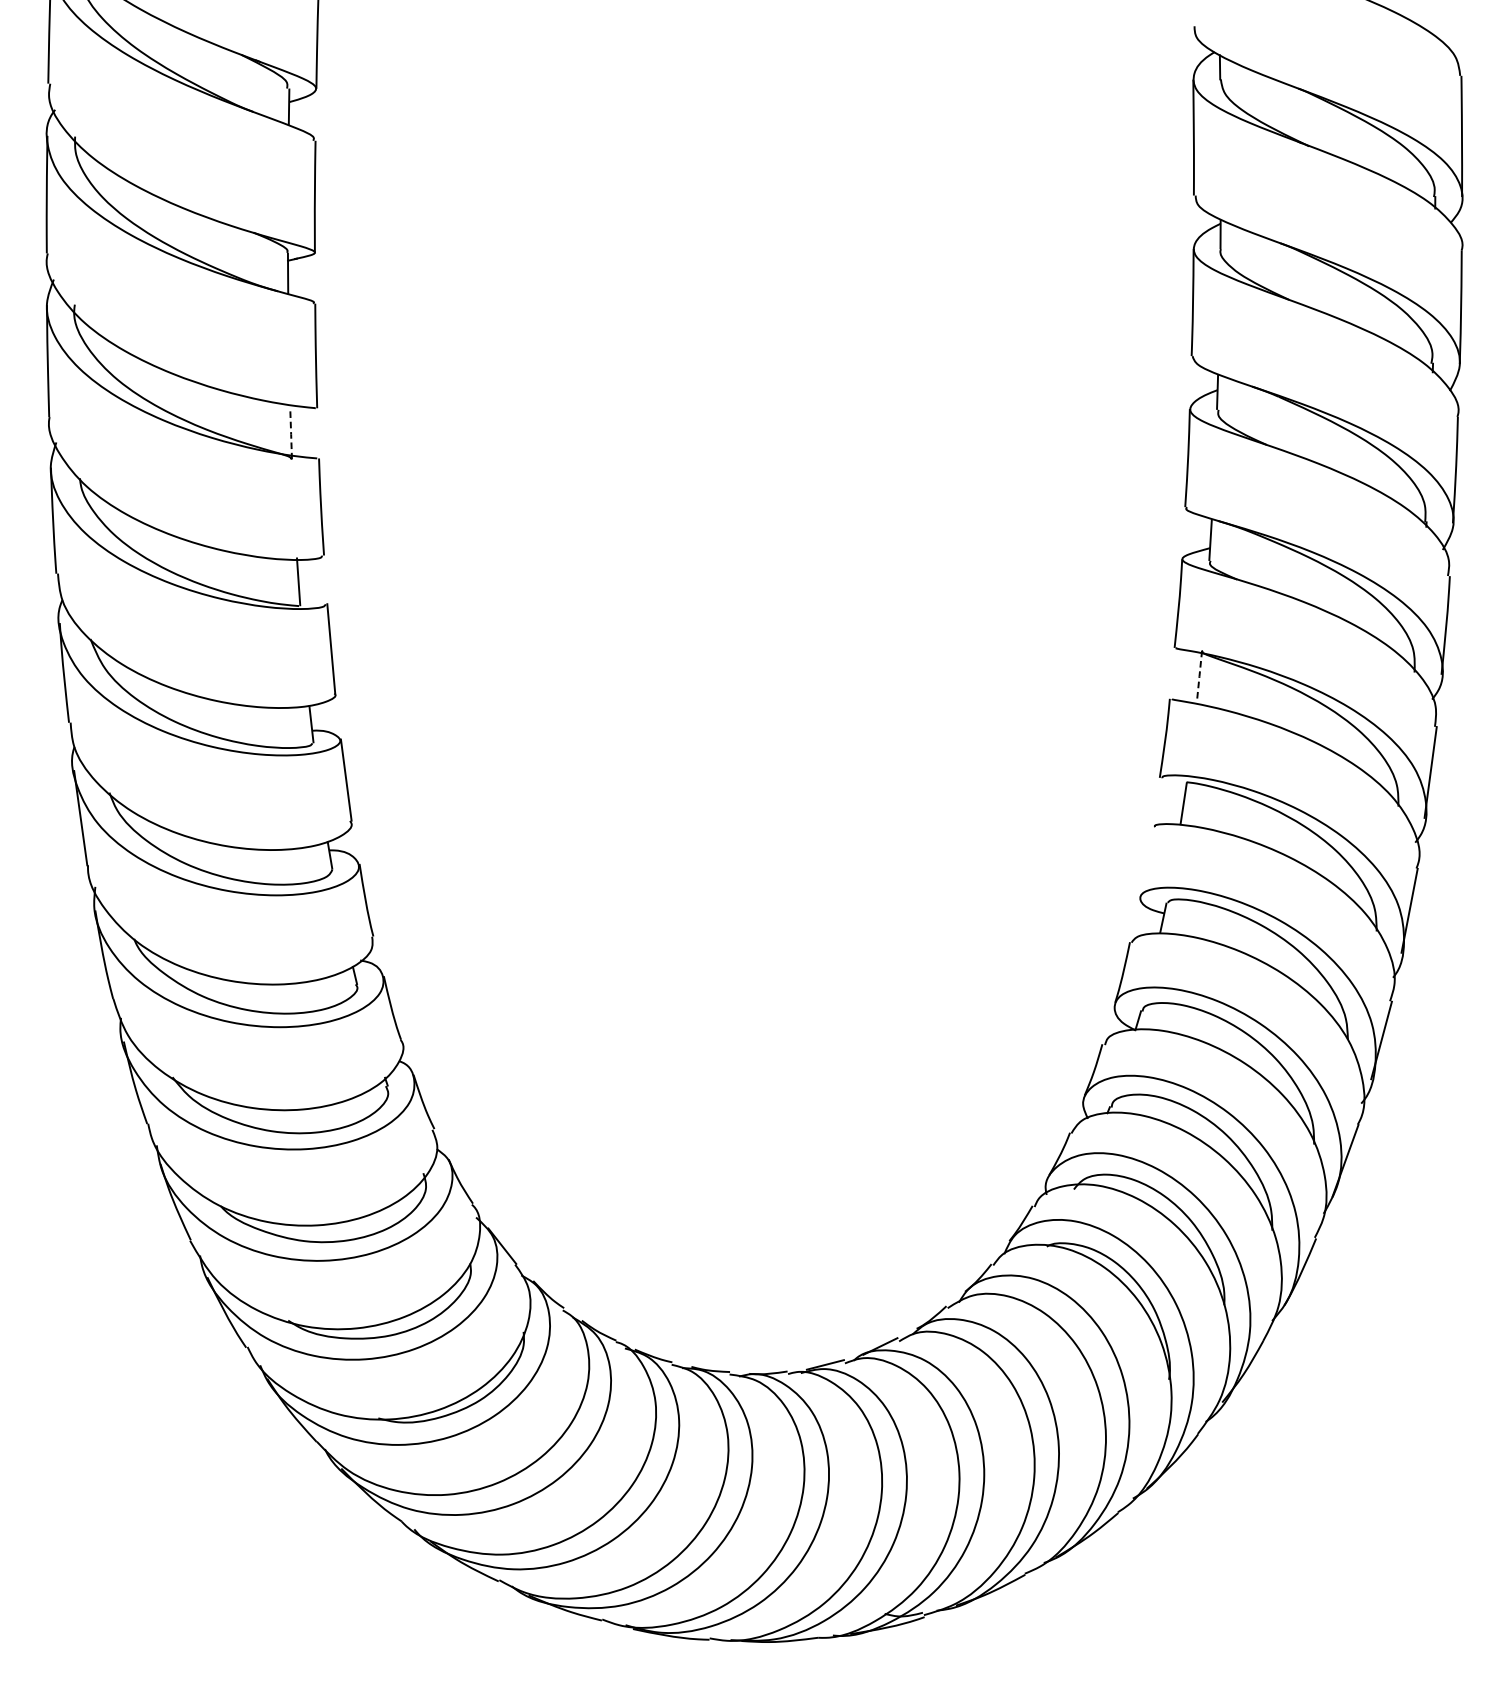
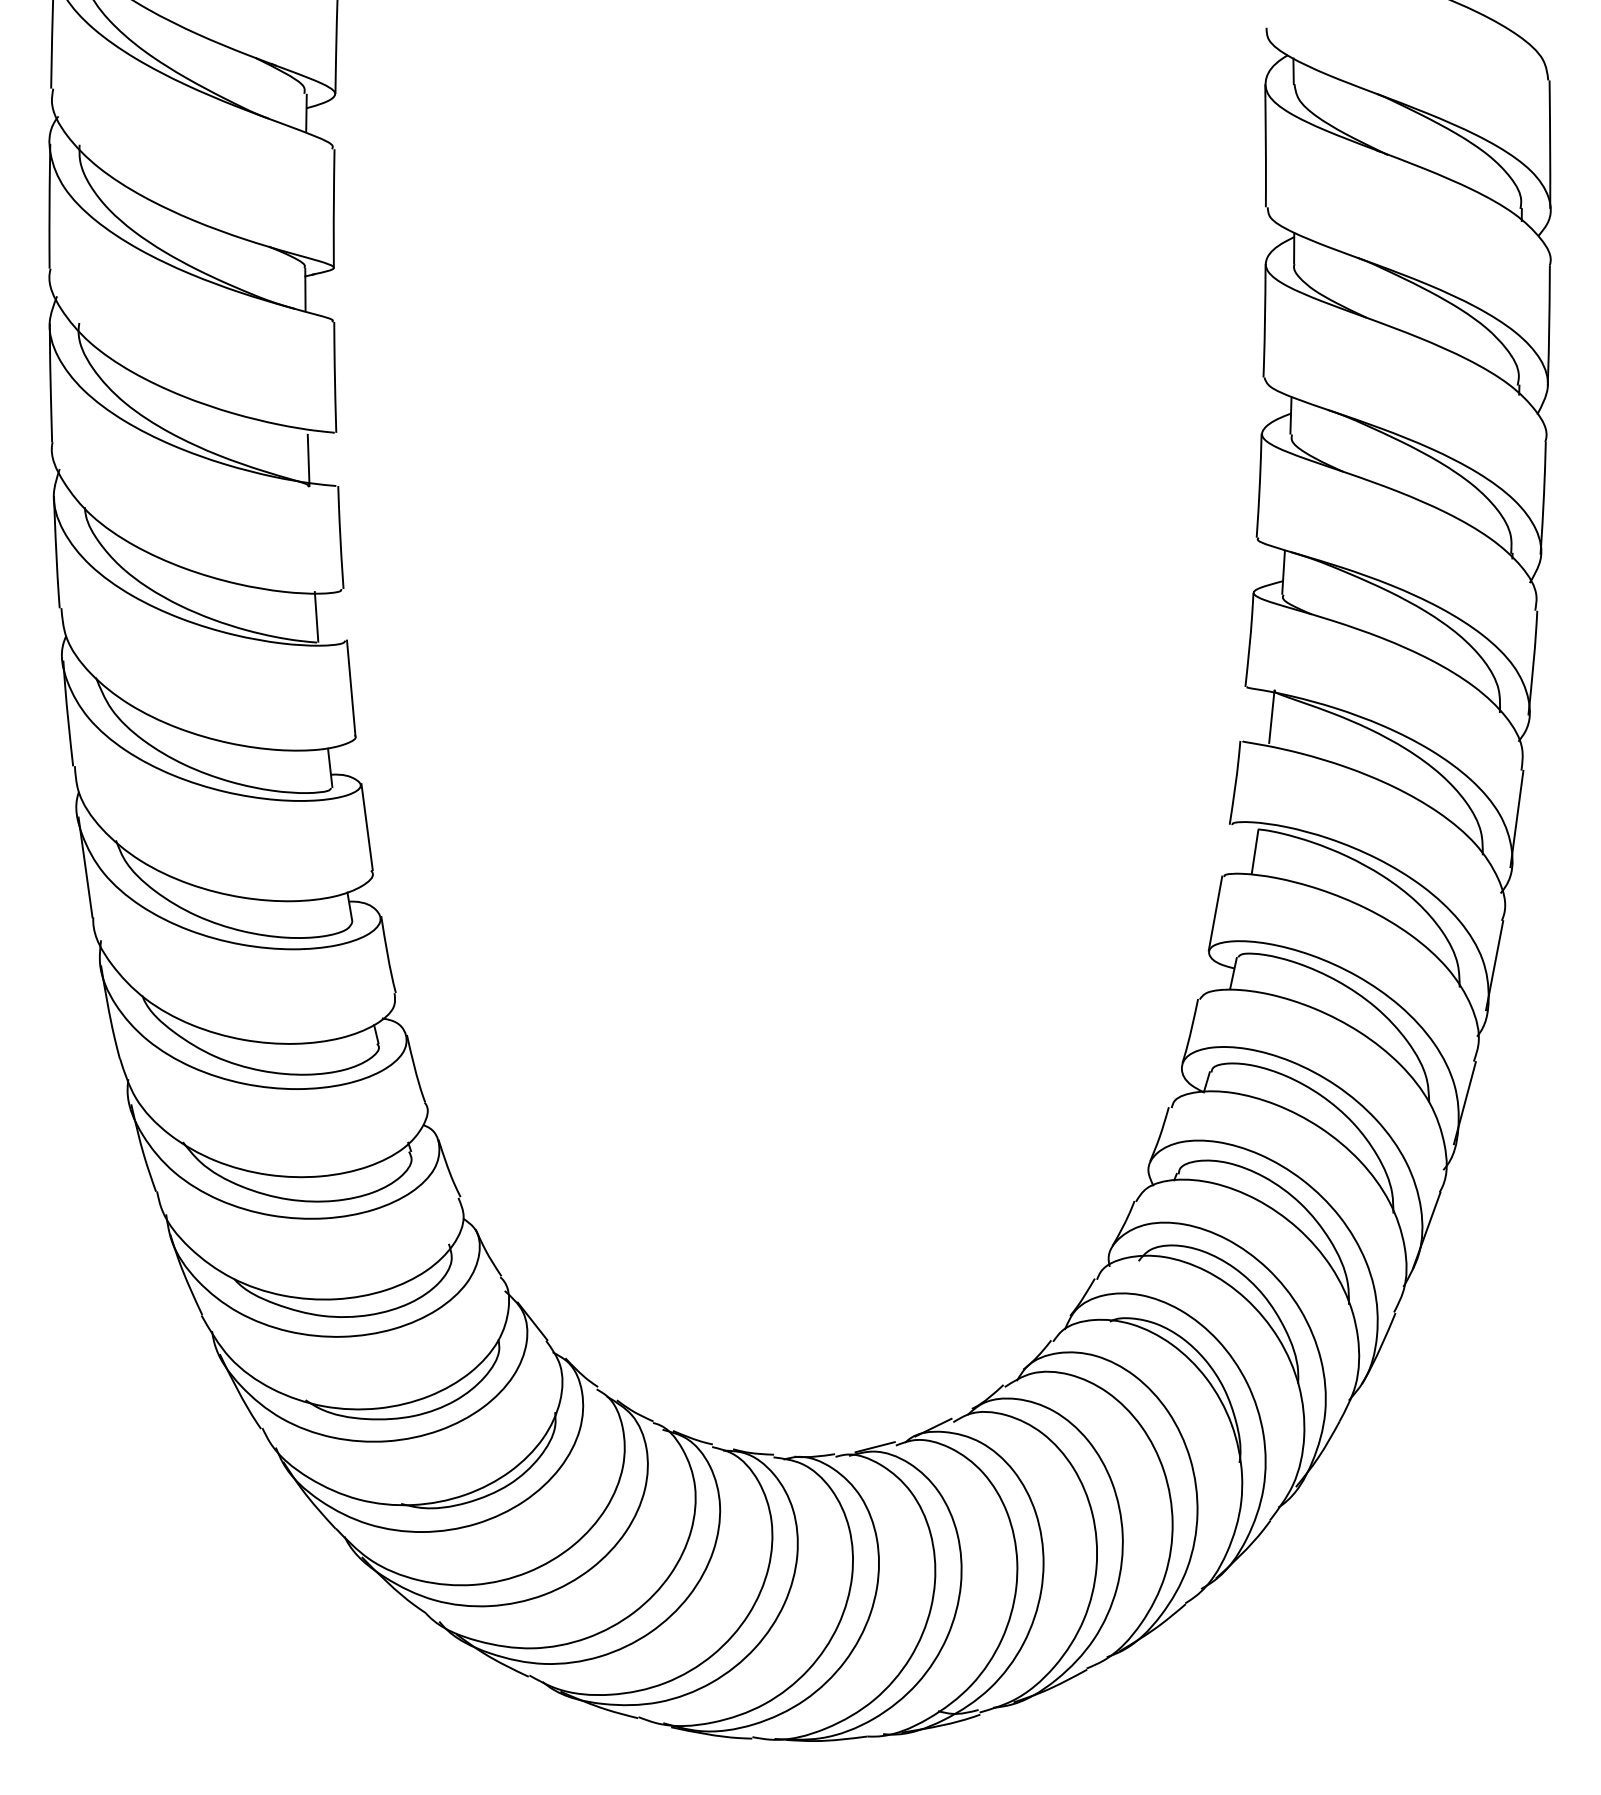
line: (290, 434) -> (308, 460), dashed -> solid
line: (1199, 675) -> (1271, 716), dashed -> solid
line: (1146, 861) -> (1215, 913), added

